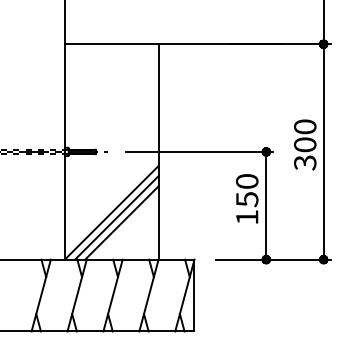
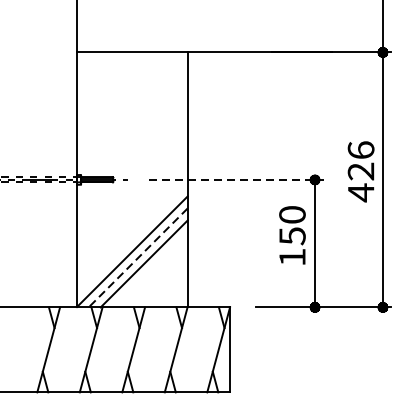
text: (305, 145) -> (361, 172), 300 -> 426
line: (199, 151) -> (235, 179), solid -> dashed
line: (116, 218) -> (137, 258), solid -> dashed

